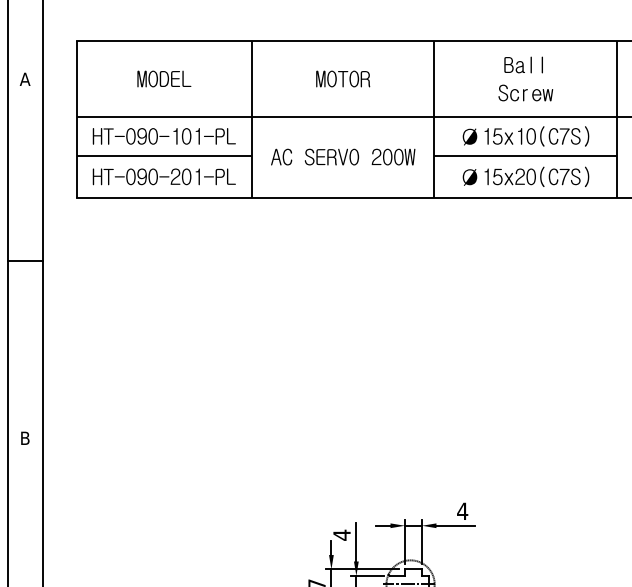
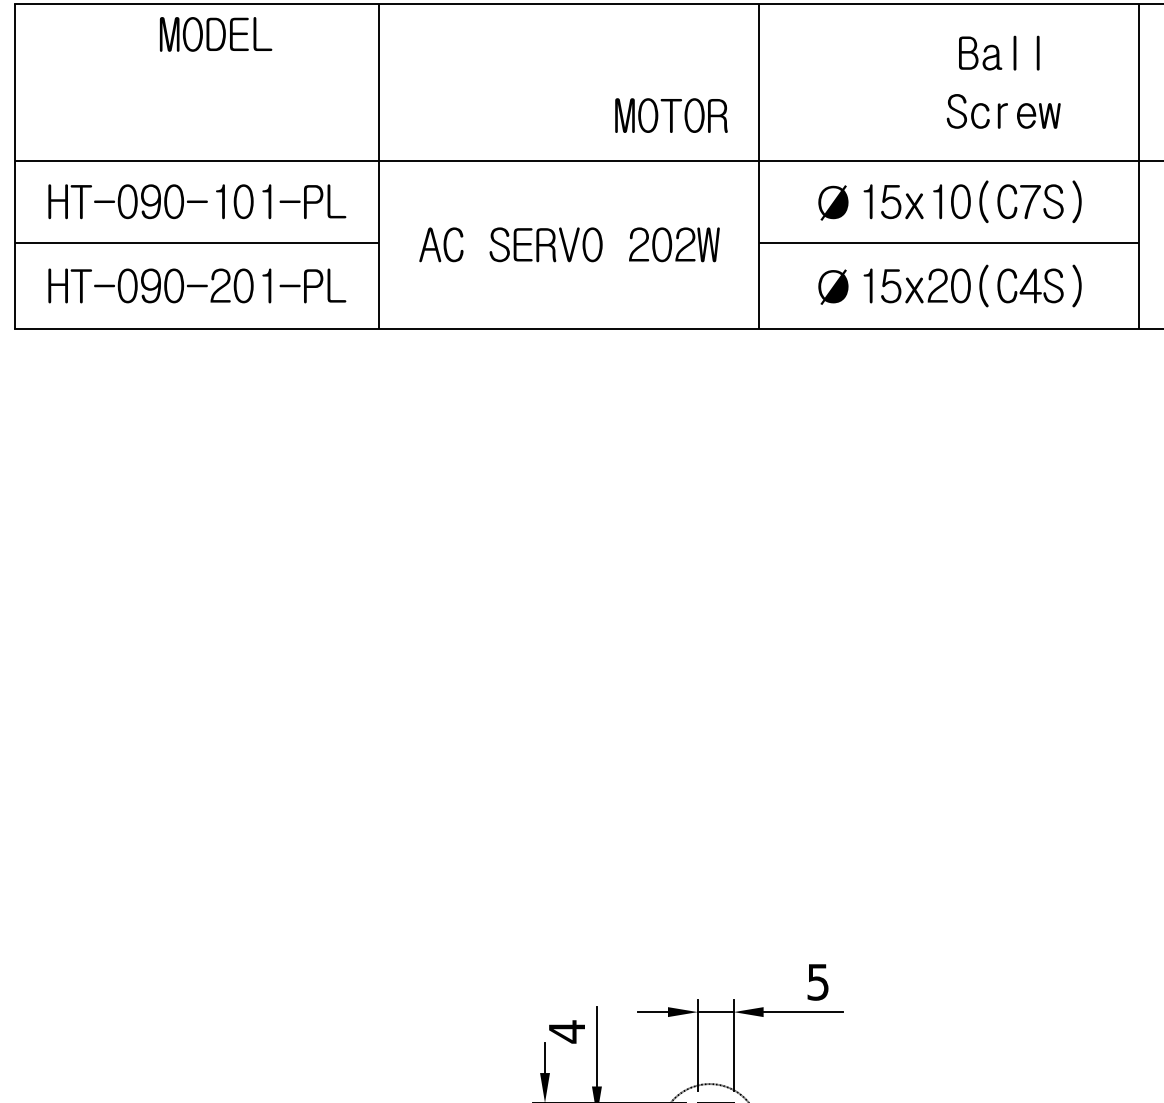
text: (164, 78) -> (216, 33), moved
text: (343, 78) -> (672, 114), moved
text: (525, 78) -> (1003, 81), moved
text: (398, 157) -> (684, 245), 200W -> 202W
text: (564, 176) -> (1030, 285), Ø15x20(C7S) -> Ø15x20(C4S)
text: (462, 511) -> (817, 982), 4 -> 5

